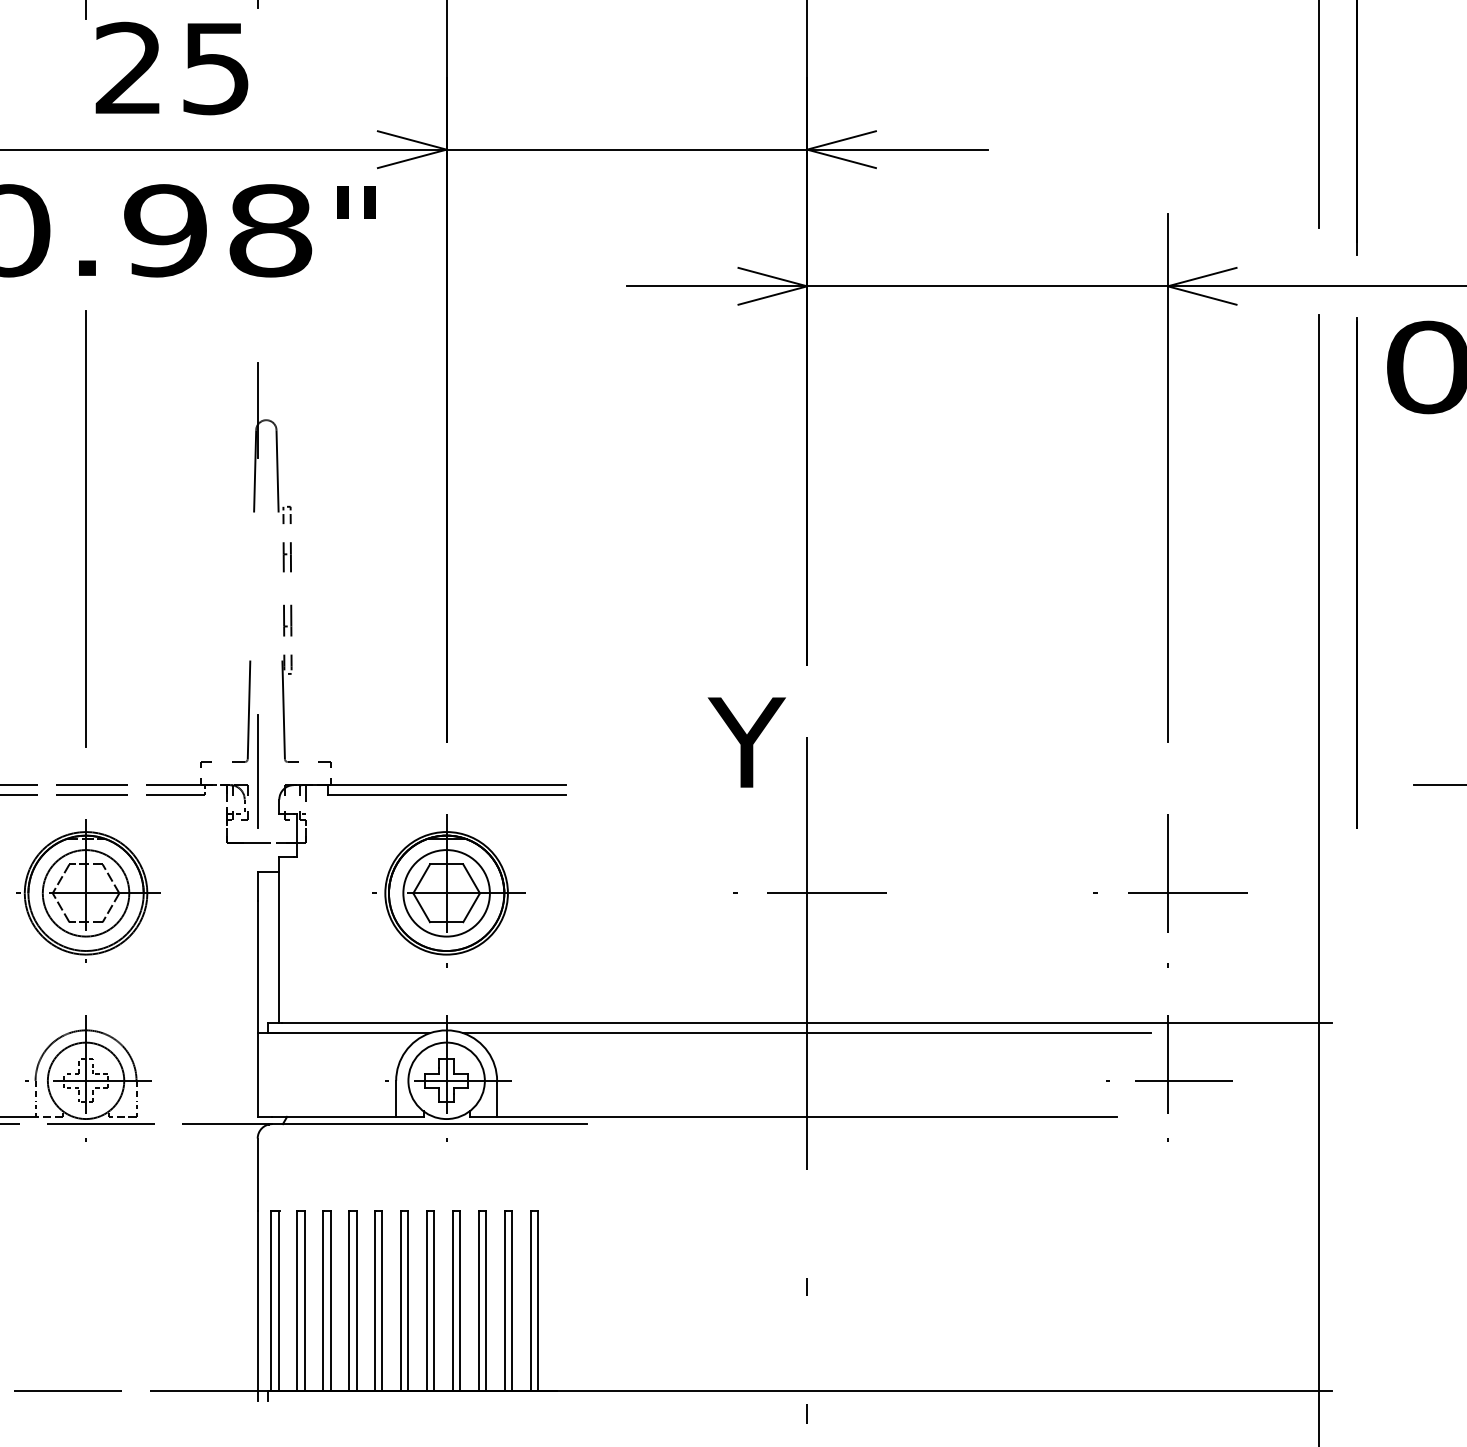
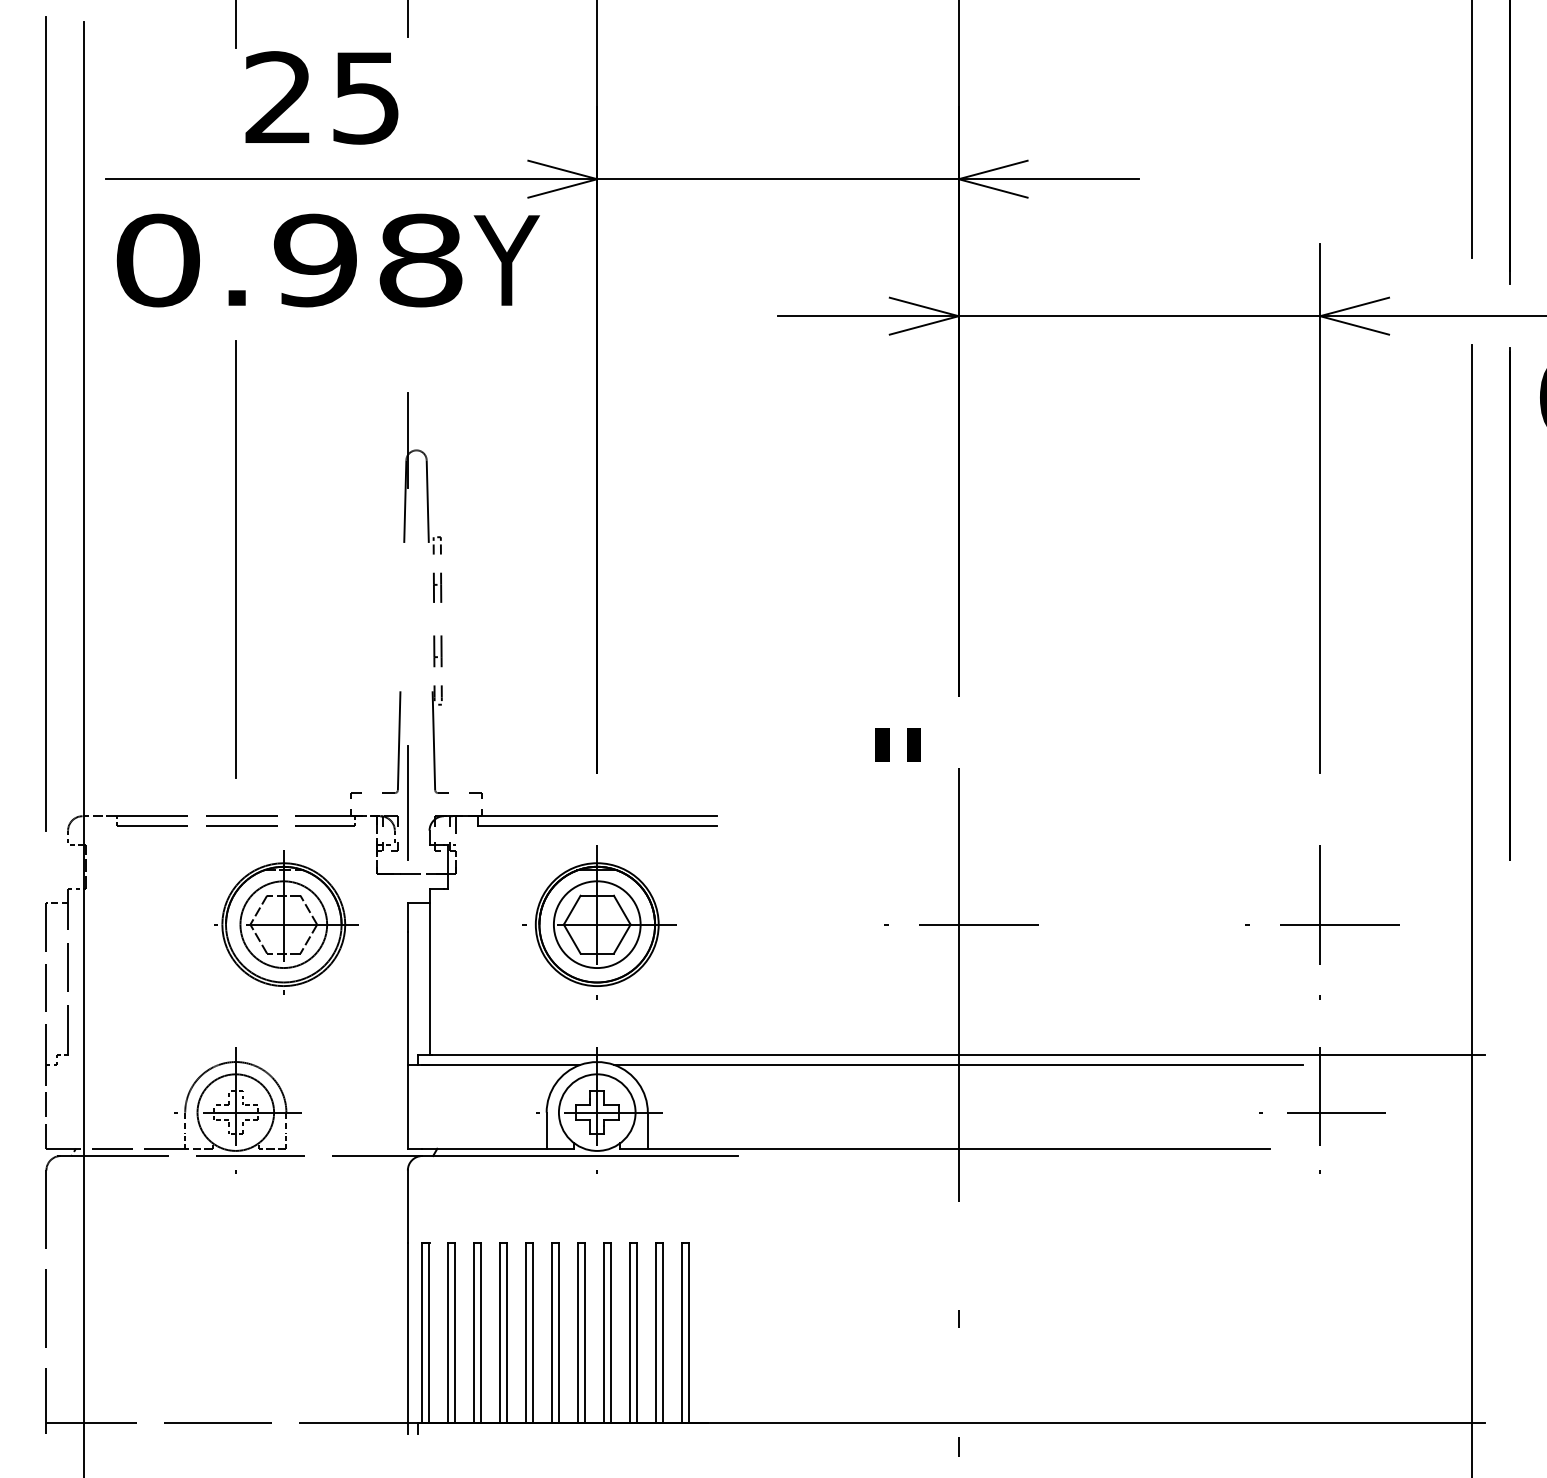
text: (356, 230) -> (506, 260), " -> Y
text: (747, 742) -> (898, 773), Y -> "
part: (88, 891) -> (286, 922), moved

